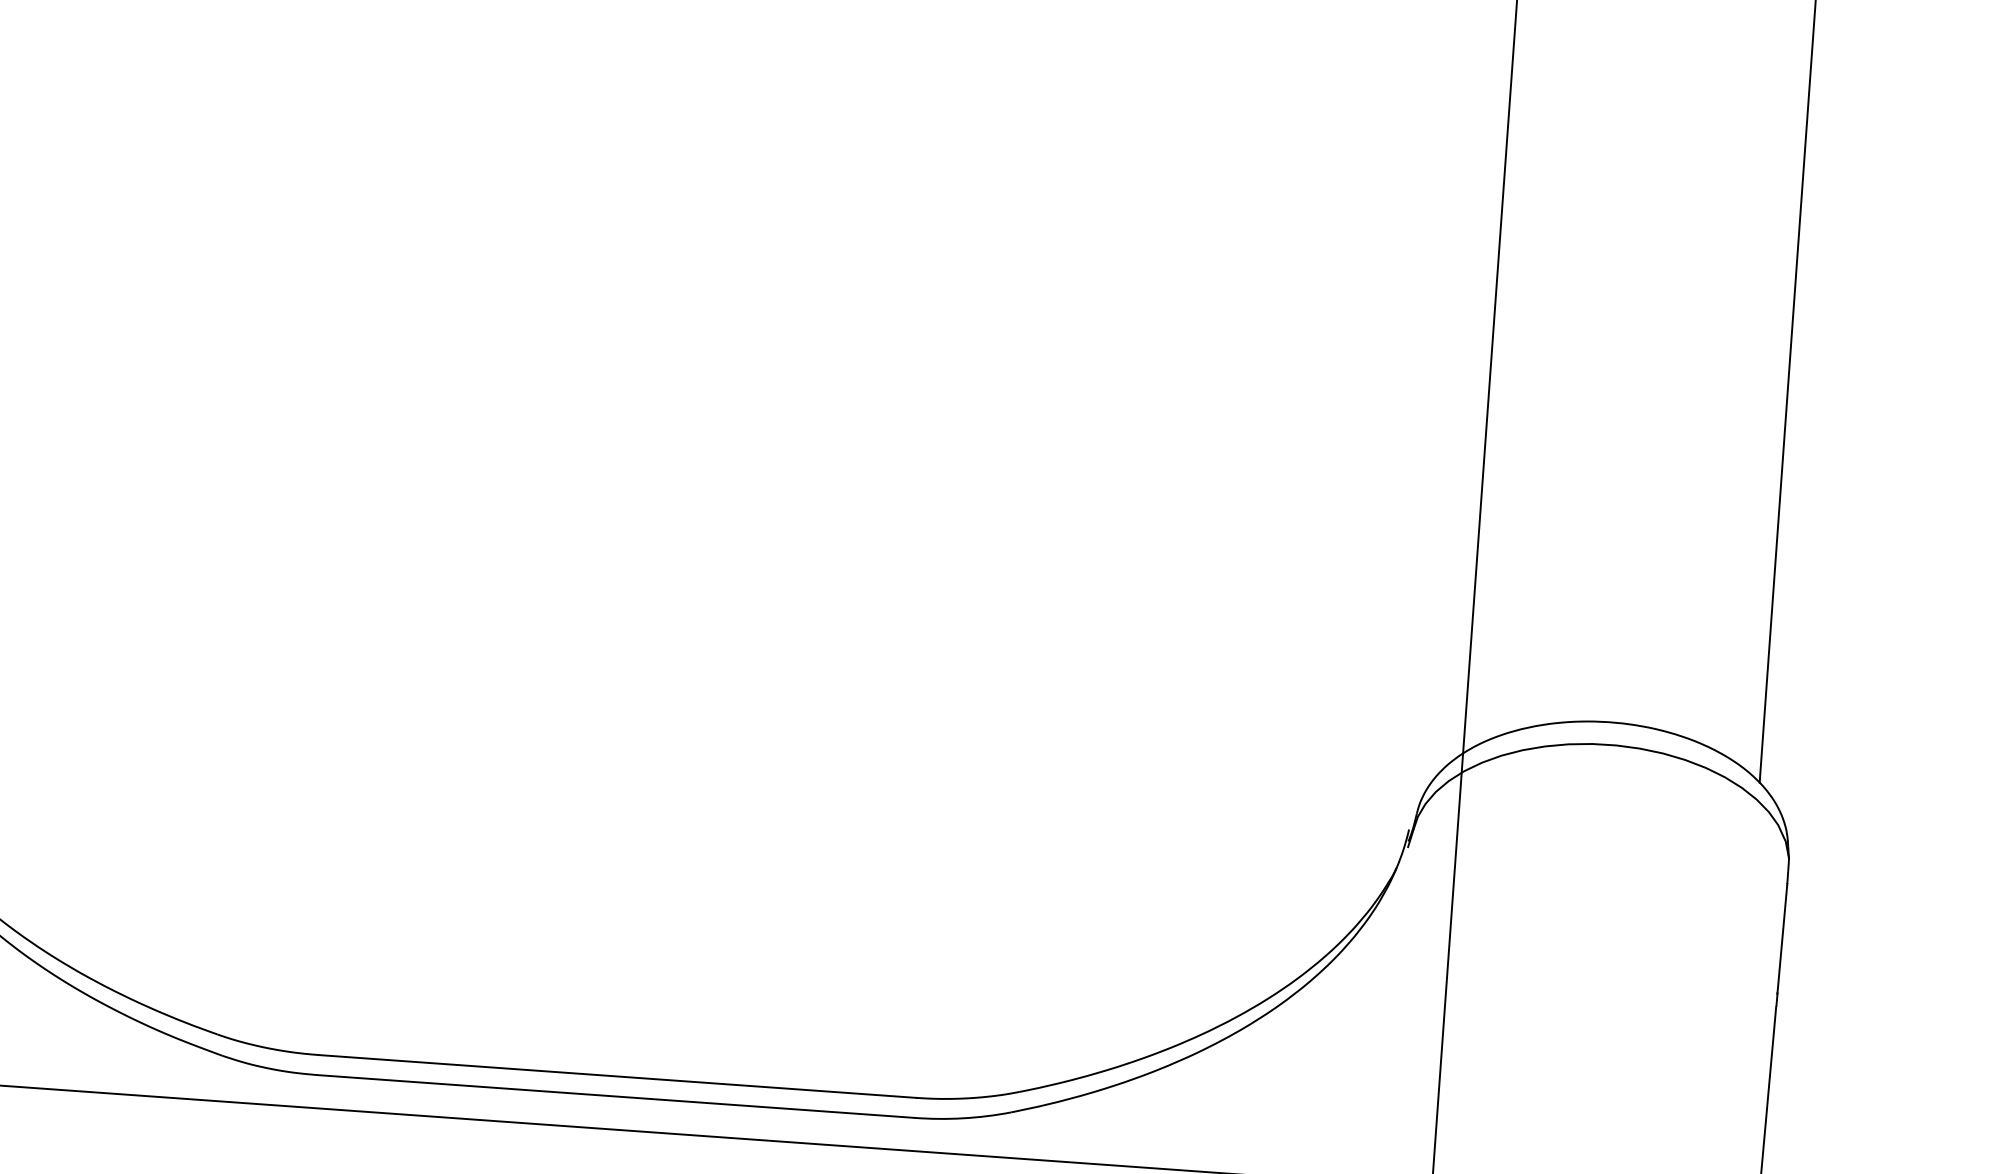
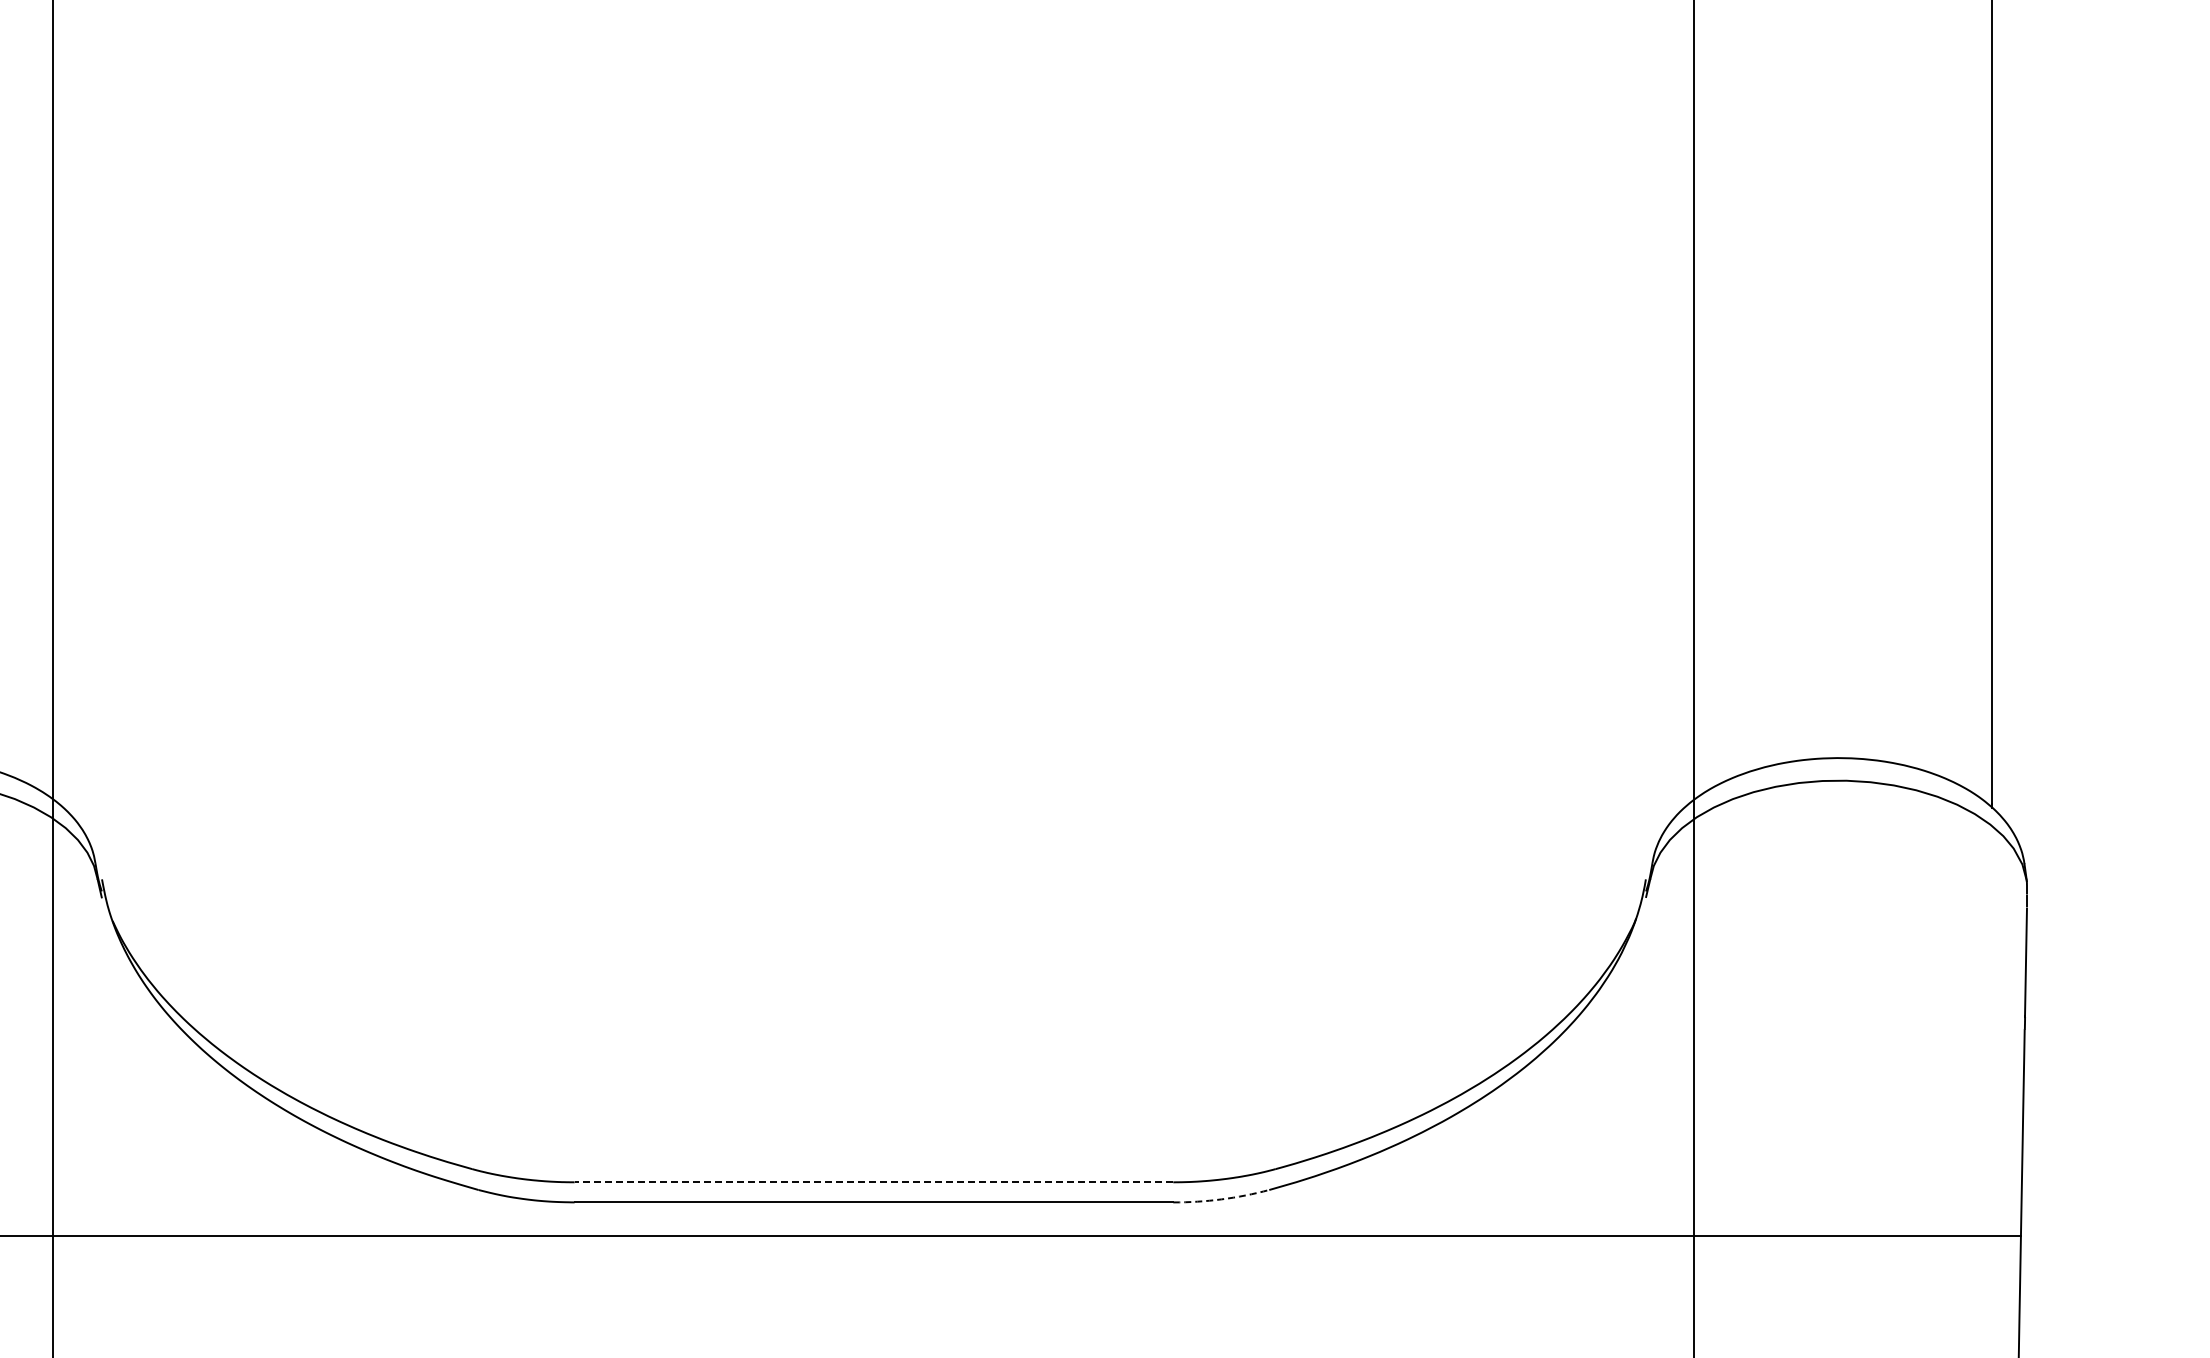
line: (617, 1076) -> (873, 1182), solid -> dashed
arc: (962, 1118) -> (1221, 1199), solid -> dashed

